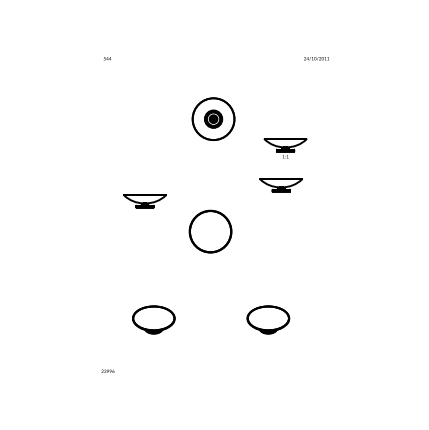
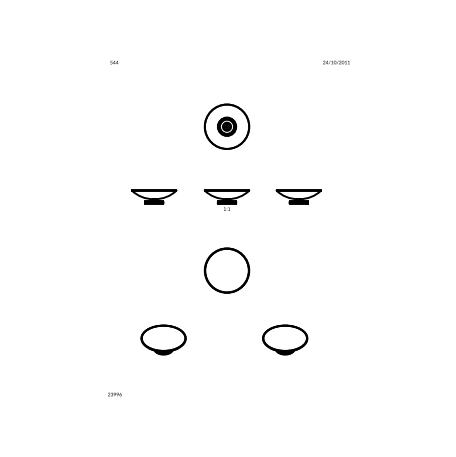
part: (285, 148) -> (226, 200), moved
part: (144, 201) -> (153, 197), moved
part: (210, 231) -> (226, 270), moved

